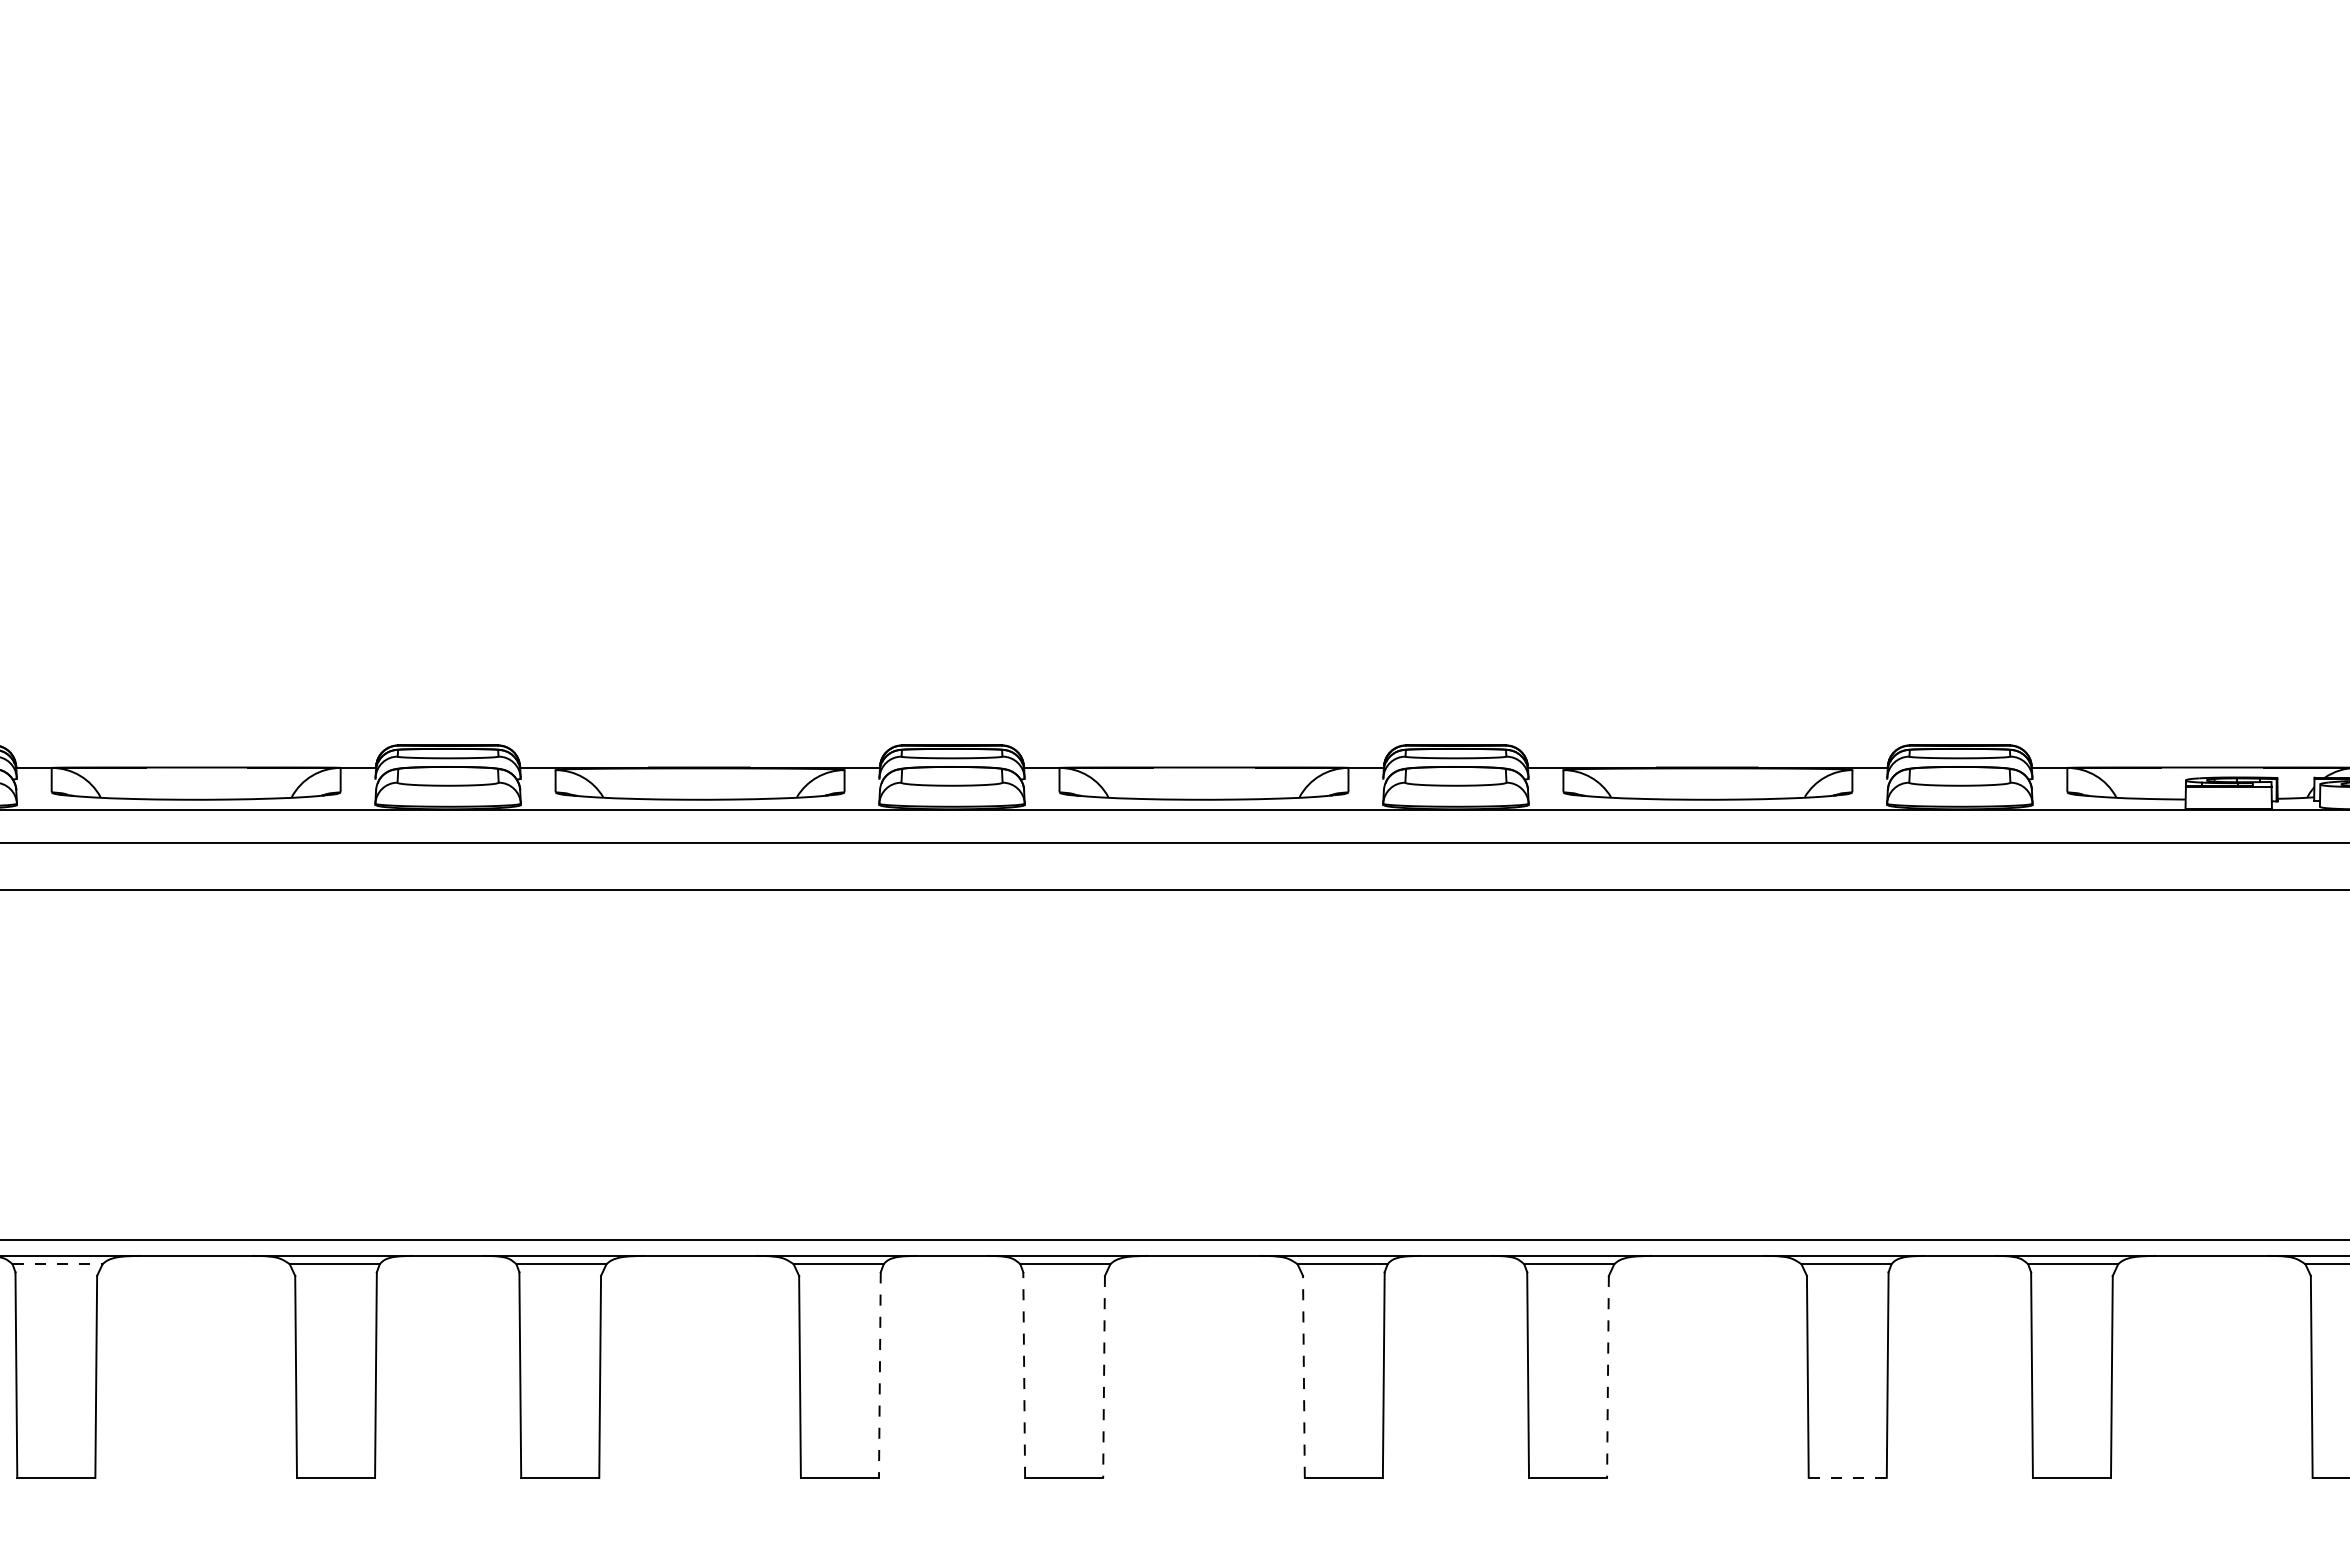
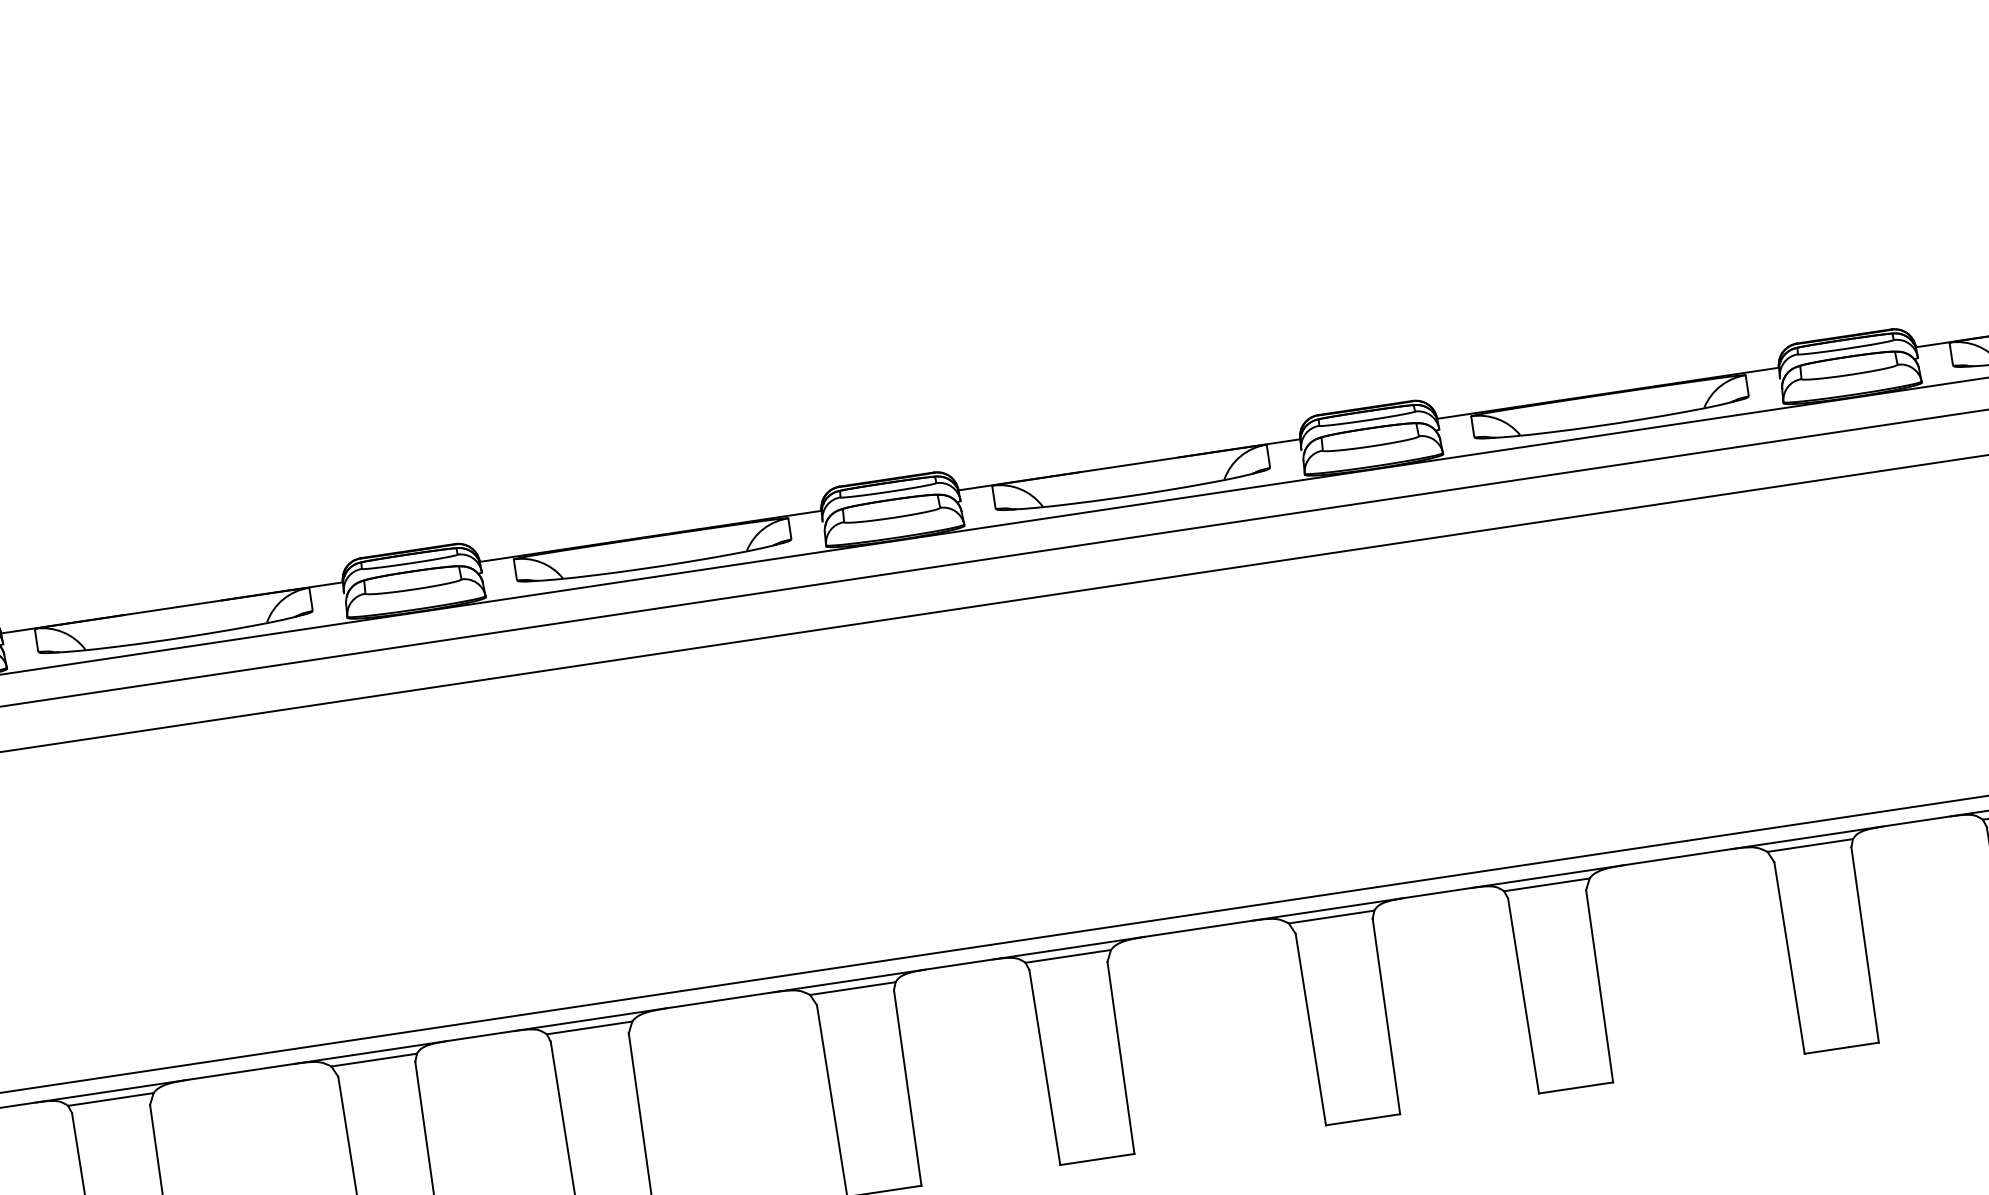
line: (57, 1264) -> (110, 1099), dashed -> solid
line: (879, 1375) -> (907, 1088), dashed -> solid
line: (1024, 1375) -> (1045, 1067), dashed -> solid
line: (1104, 1376) -> (1121, 1057), dashed -> solid
line: (1303, 1376) -> (1310, 1029), dashed -> solid
line: (1607, 1376) -> (1599, 986), dashed -> solid
line: (1848, 1477) -> (1842, 1047), dashed -> solid

